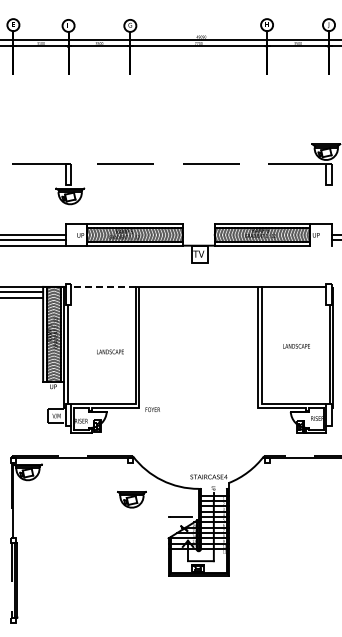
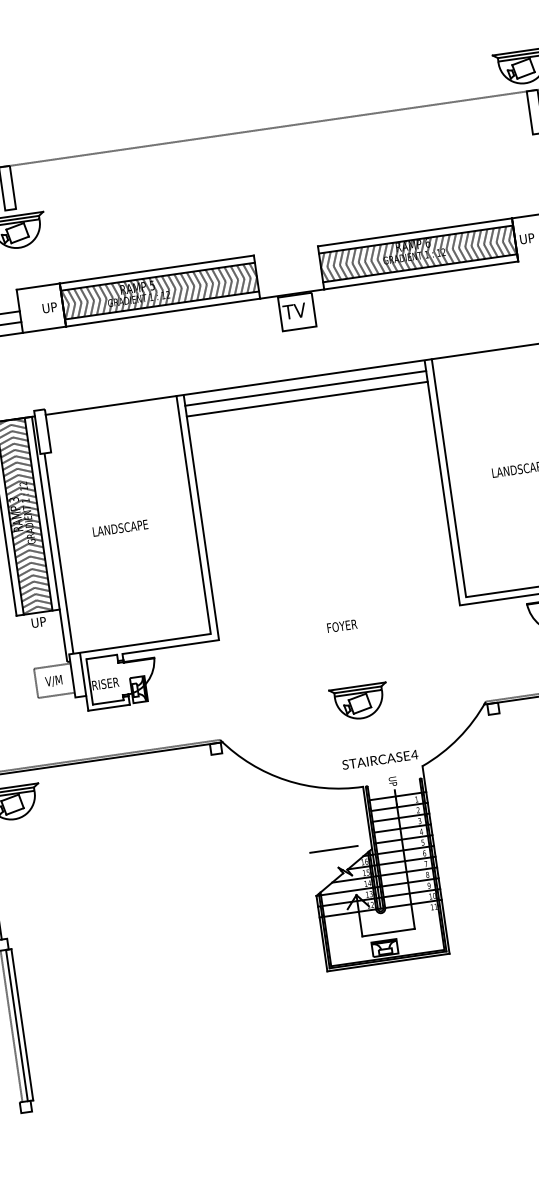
line: (103, 286) -> (111, 404), dashed -> solid
line: (198, 292) -> (305, 389), added
line: (198, 297) -> (306, 399), added
text: (110, 351) -> (120, 527), moved
text: (152, 409) -> (341, 625), moved
part: (131, 499) -> (358, 701), moved

